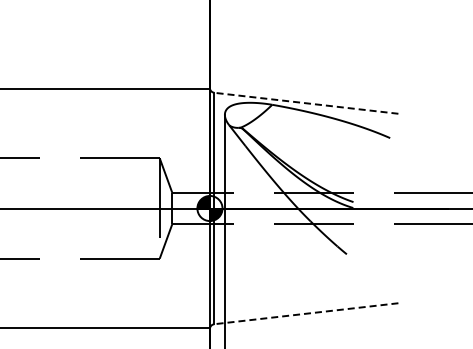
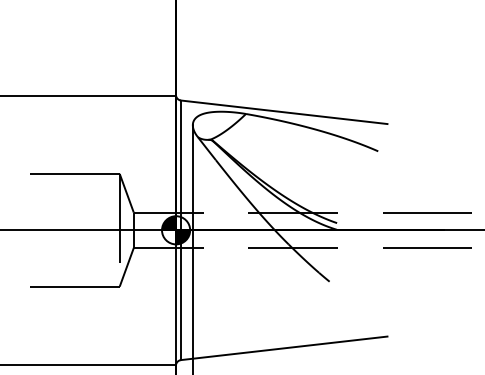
line: (306, 103) -> (284, 112), dashed -> solid
line: (306, 313) -> (284, 348), dashed -> solid

